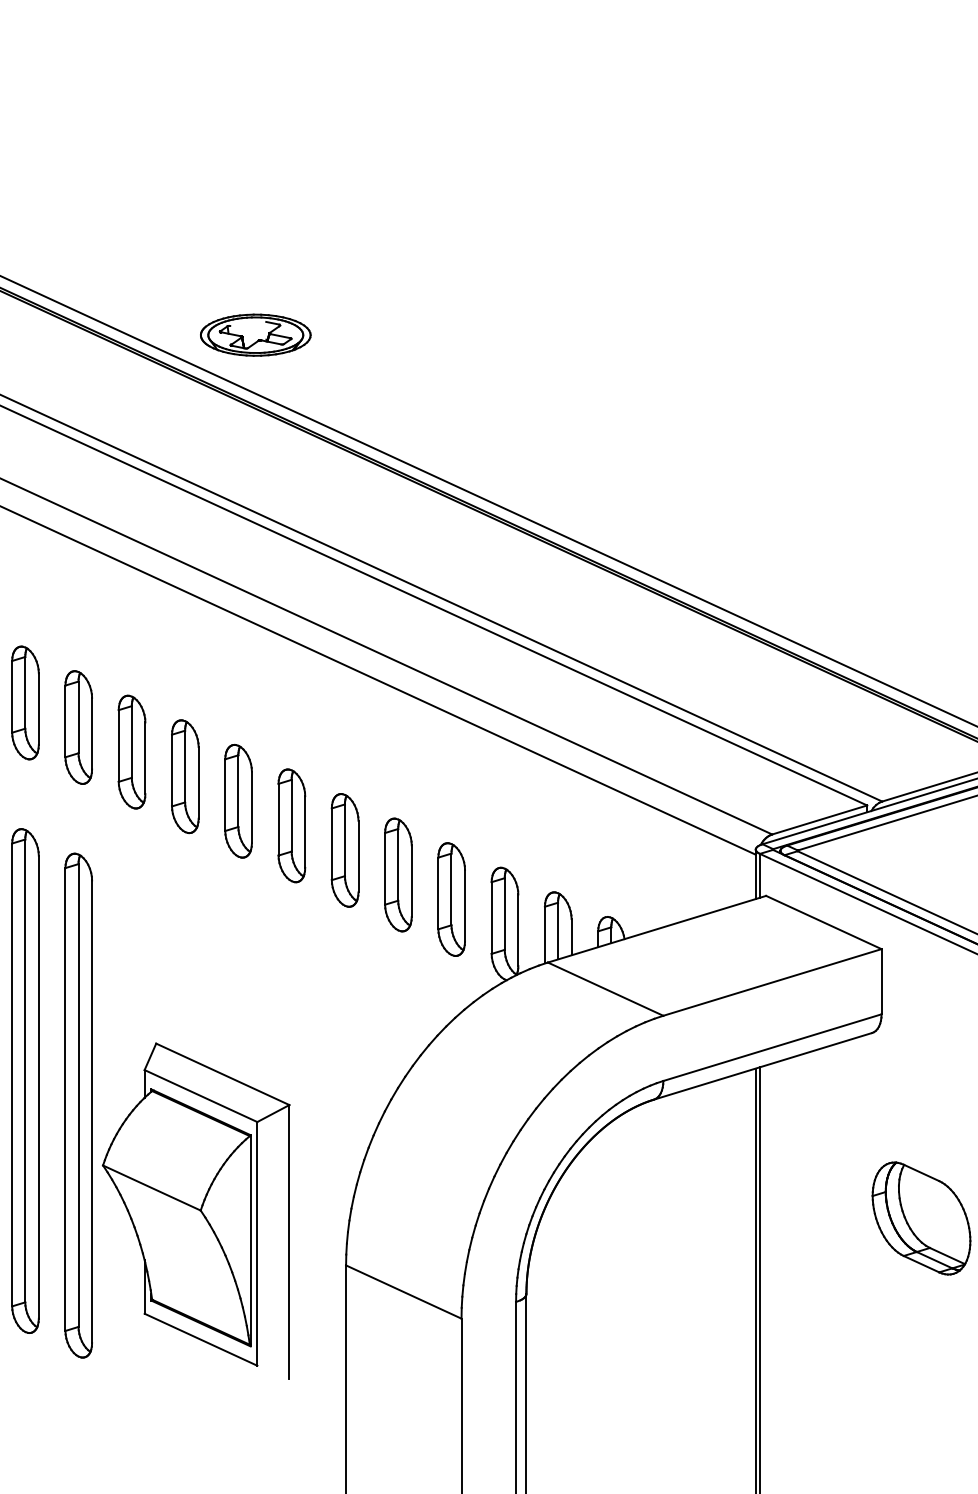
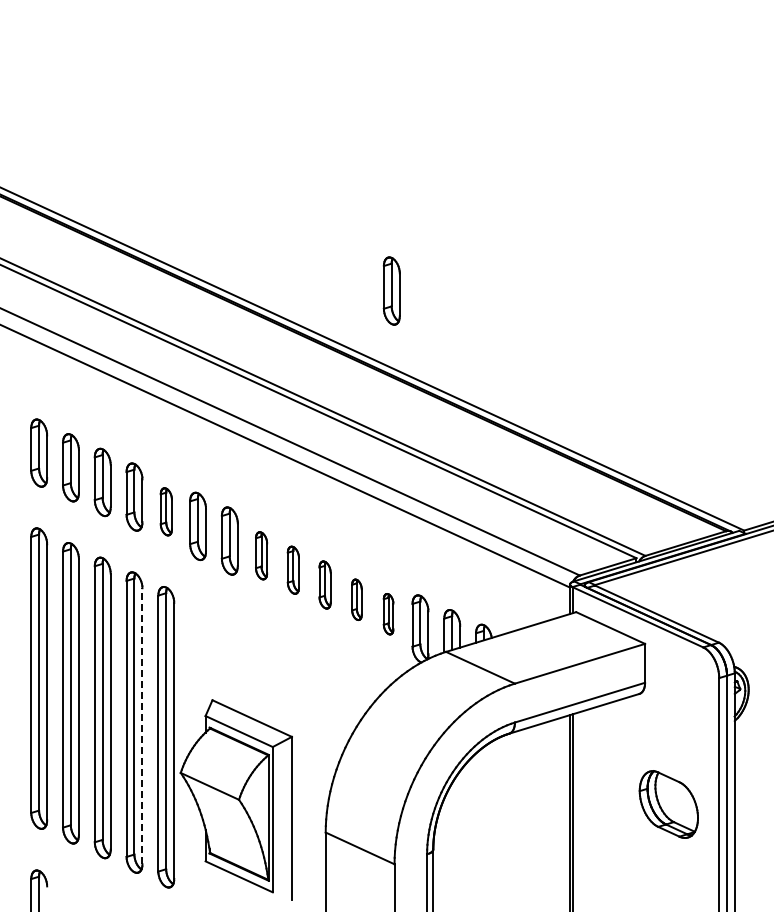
part: (255, 334) -> (271, 277), removed
part: (456, 356) -> (391, 290), added
part: (79, 727) -> (166, 511), size x0.7
part: (238, 800) -> (261, 555), size x0.7
part: (292, 824) -> (293, 569), size x0.7
part: (344, 849) -> (324, 584), size x0.7
part: (397, 874) -> (356, 599), size x0.6
part: (451, 898) -> (388, 613), size x0.6
line: (38, 1085) -> (142, 725), solid -> dashed

